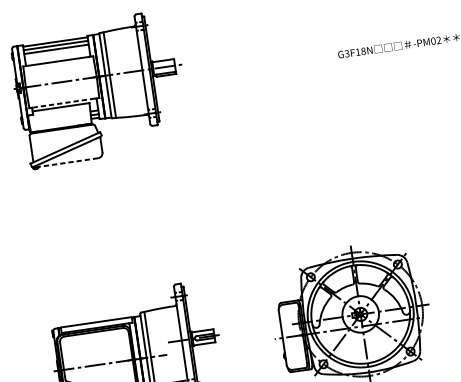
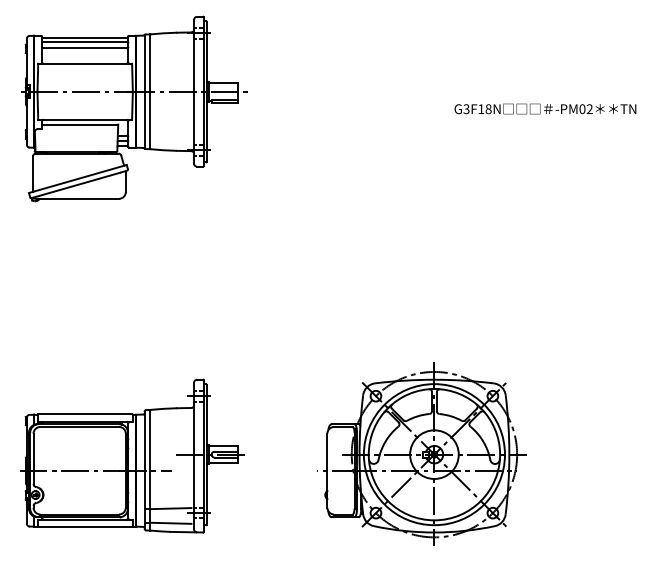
line: (63, 102) -> (84, 119), dashed -> solid
line: (67, 162) -> (78, 198), dashed -> solid

